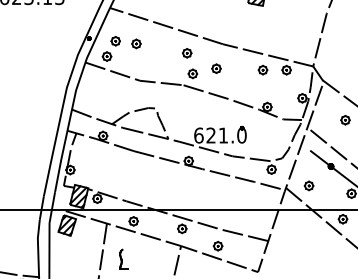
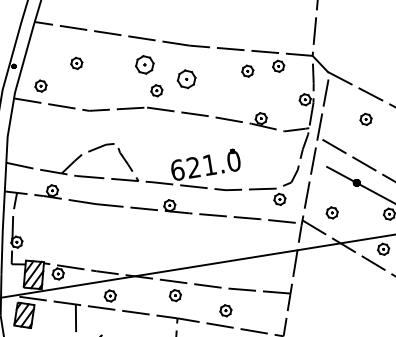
part: (115, 41) -> (48, 64), removed
part: (187, 53) -> (145, 65), size x1.6
part: (216, 68) -> (186, 78), size x1.6

